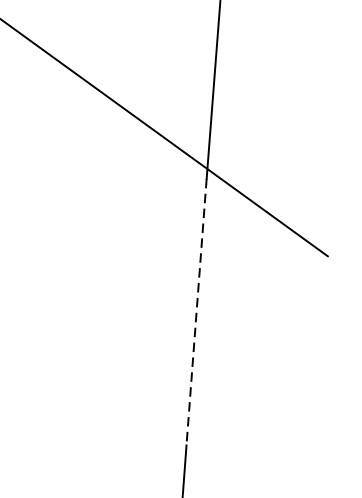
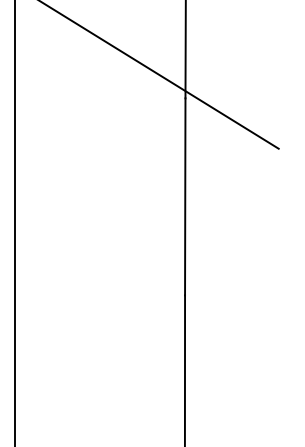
line: (196, 311) -> (185, 196), dashed -> solid

